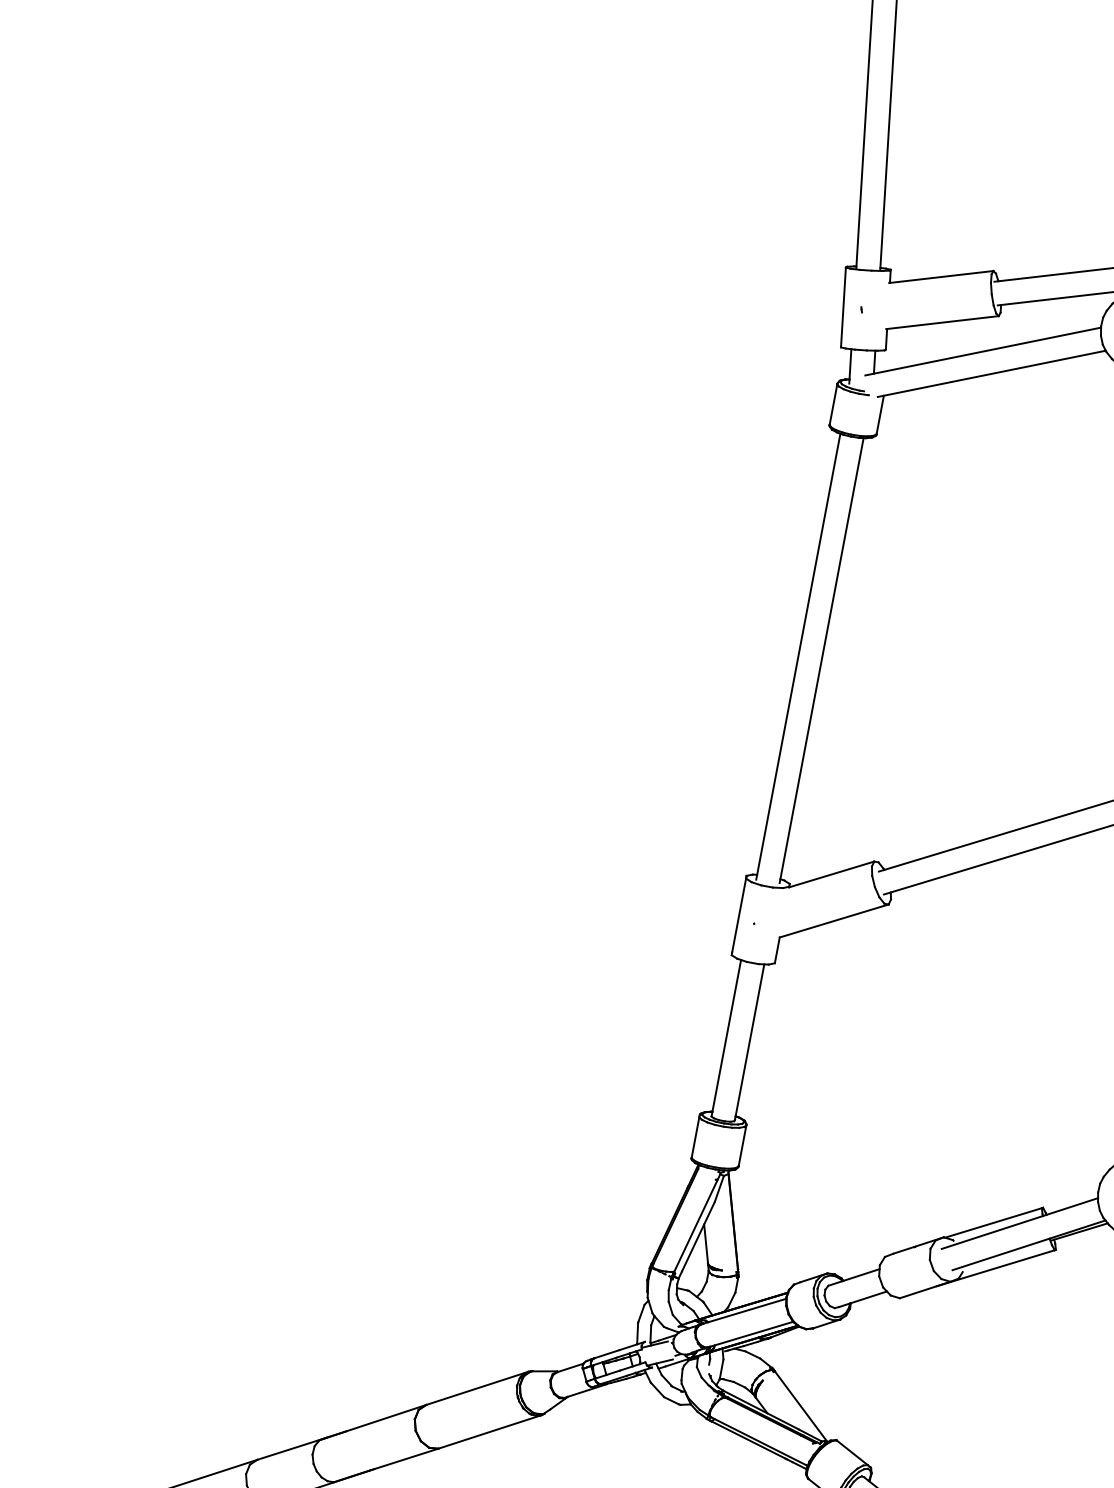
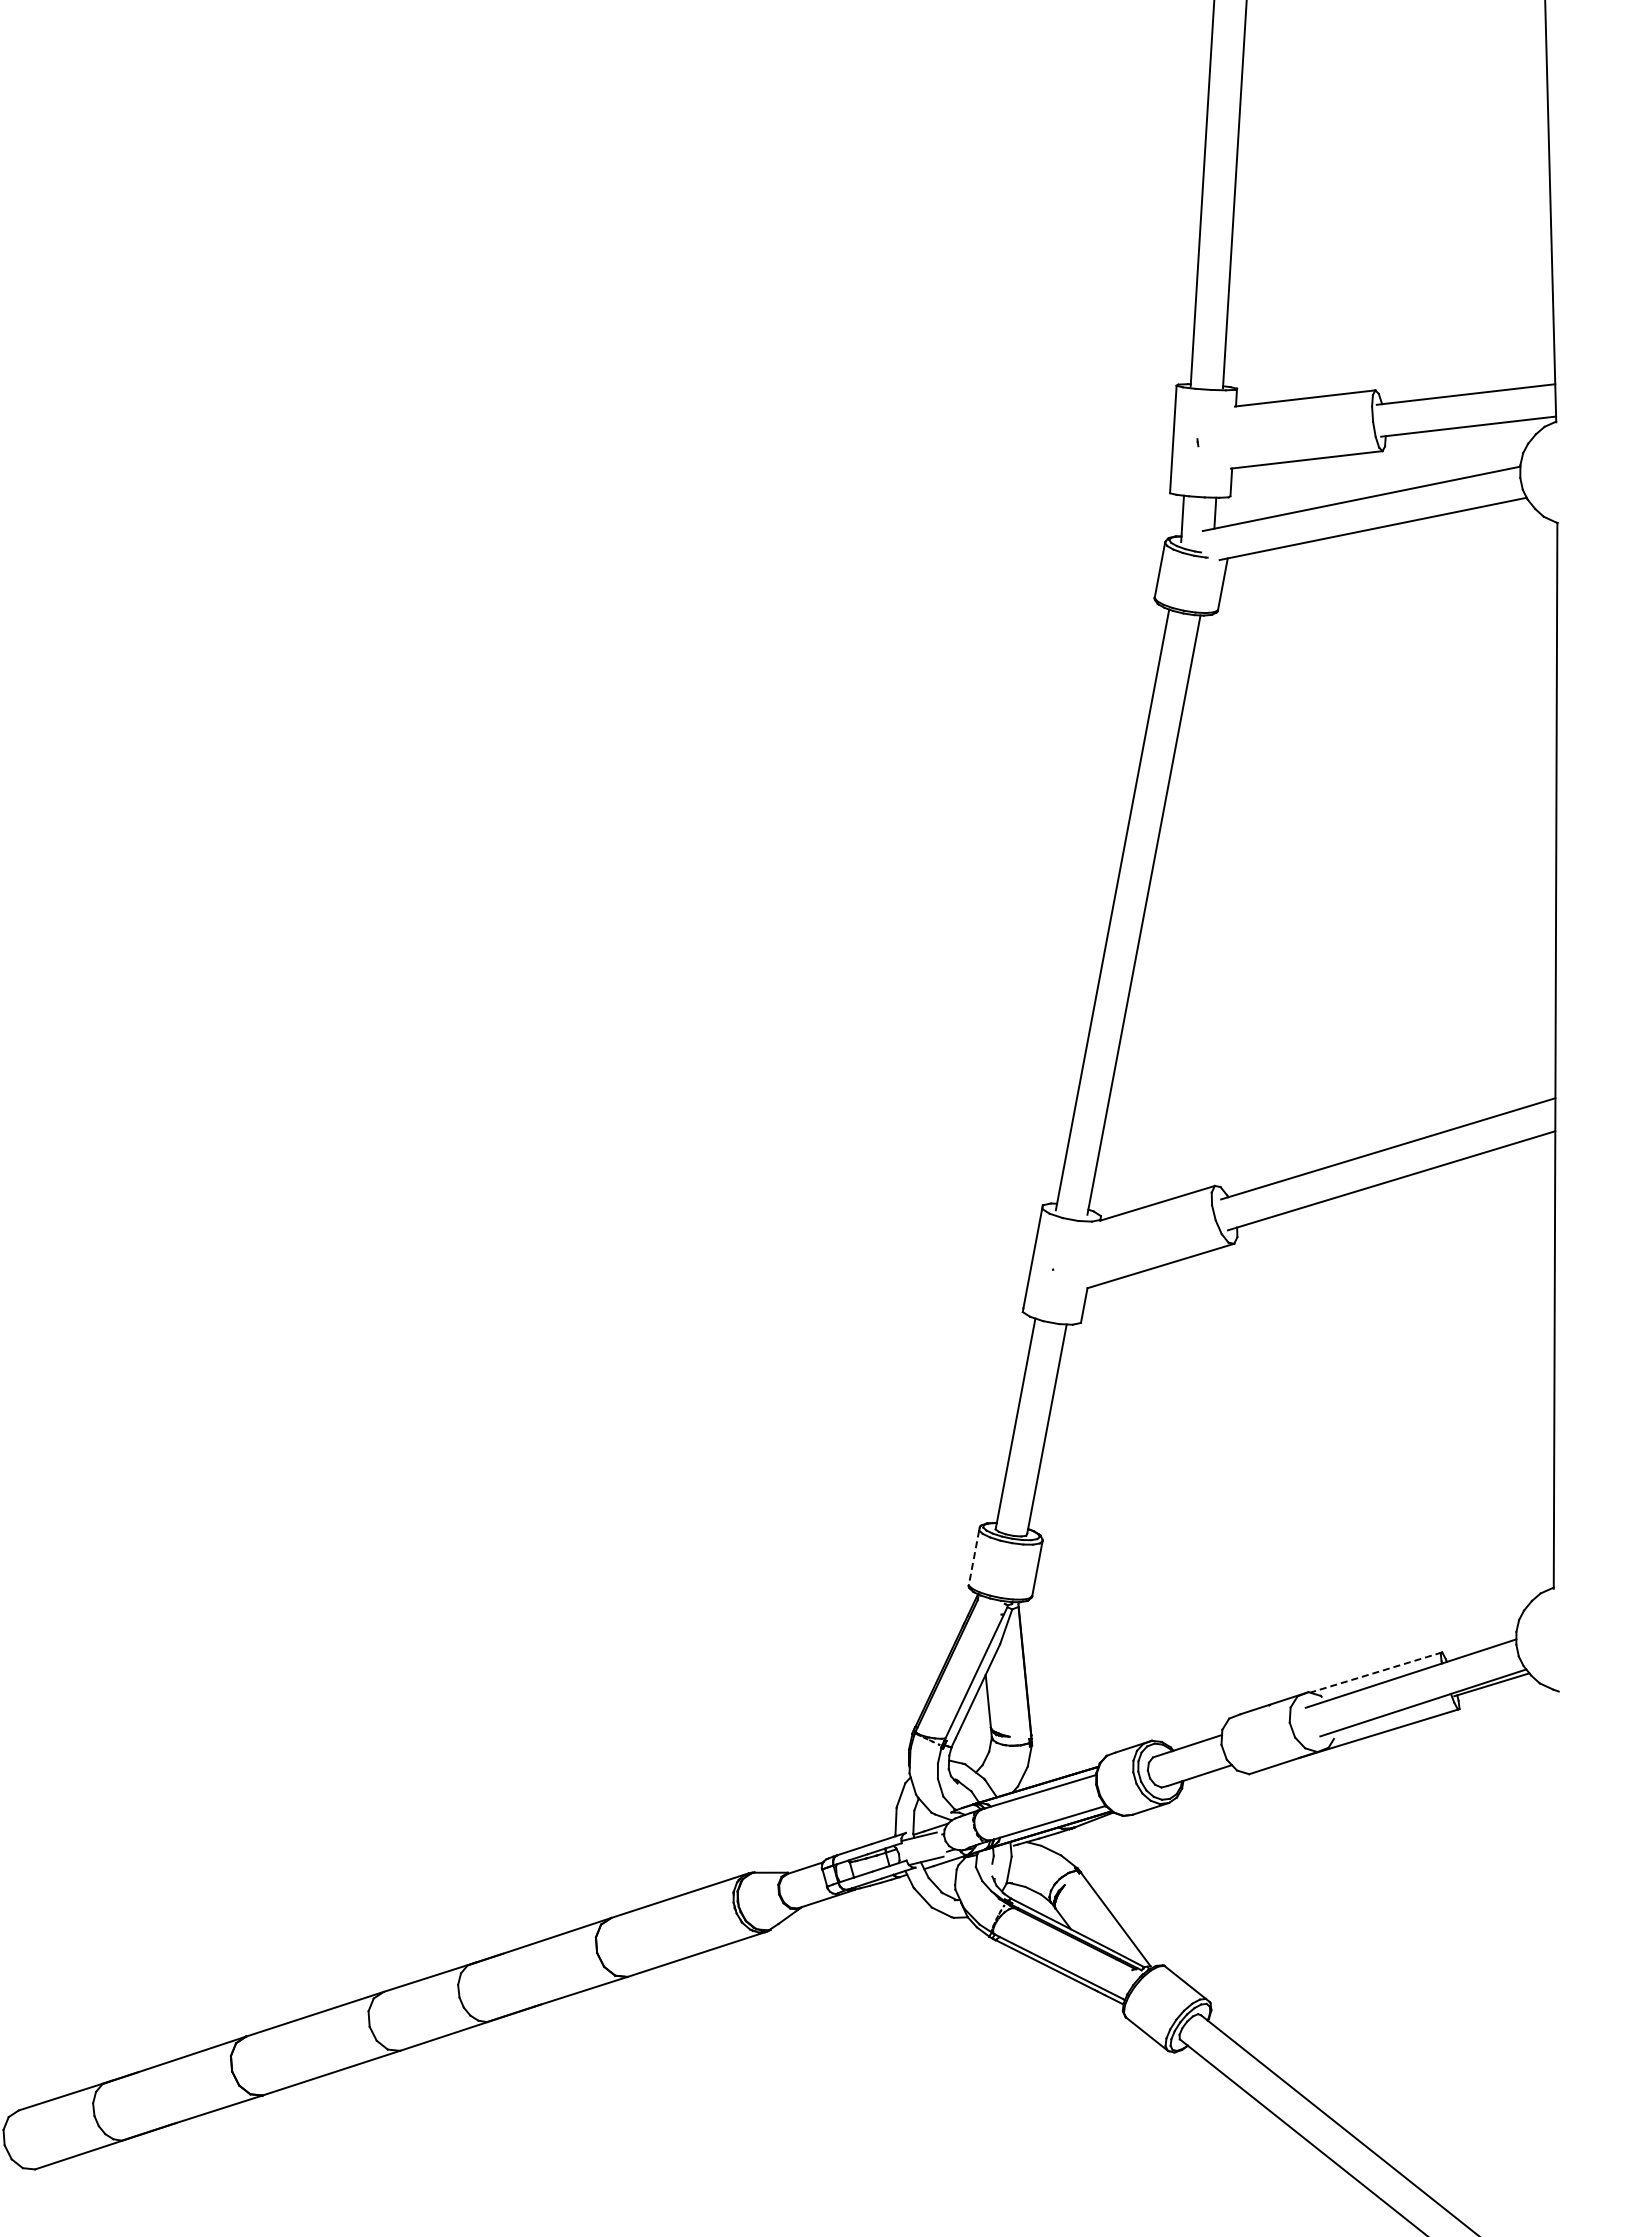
line: (695, 1138) -> (973, 1558), solid -> dashed
line: (993, 1222) -> (1375, 1672), solid -> dashed

